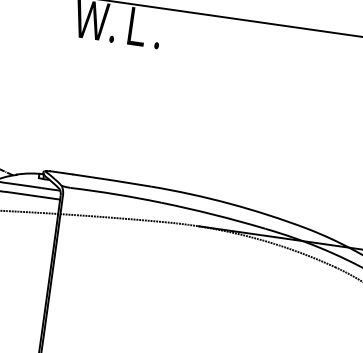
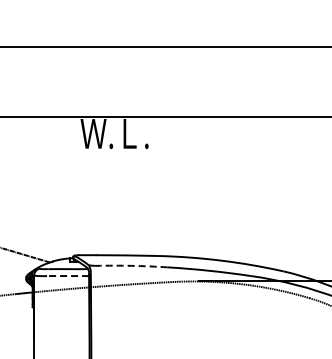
arc: (115, 193) -> (131, 265), solid -> dashed
line: (32, 196) -> (67, 276), solid -> dashed

